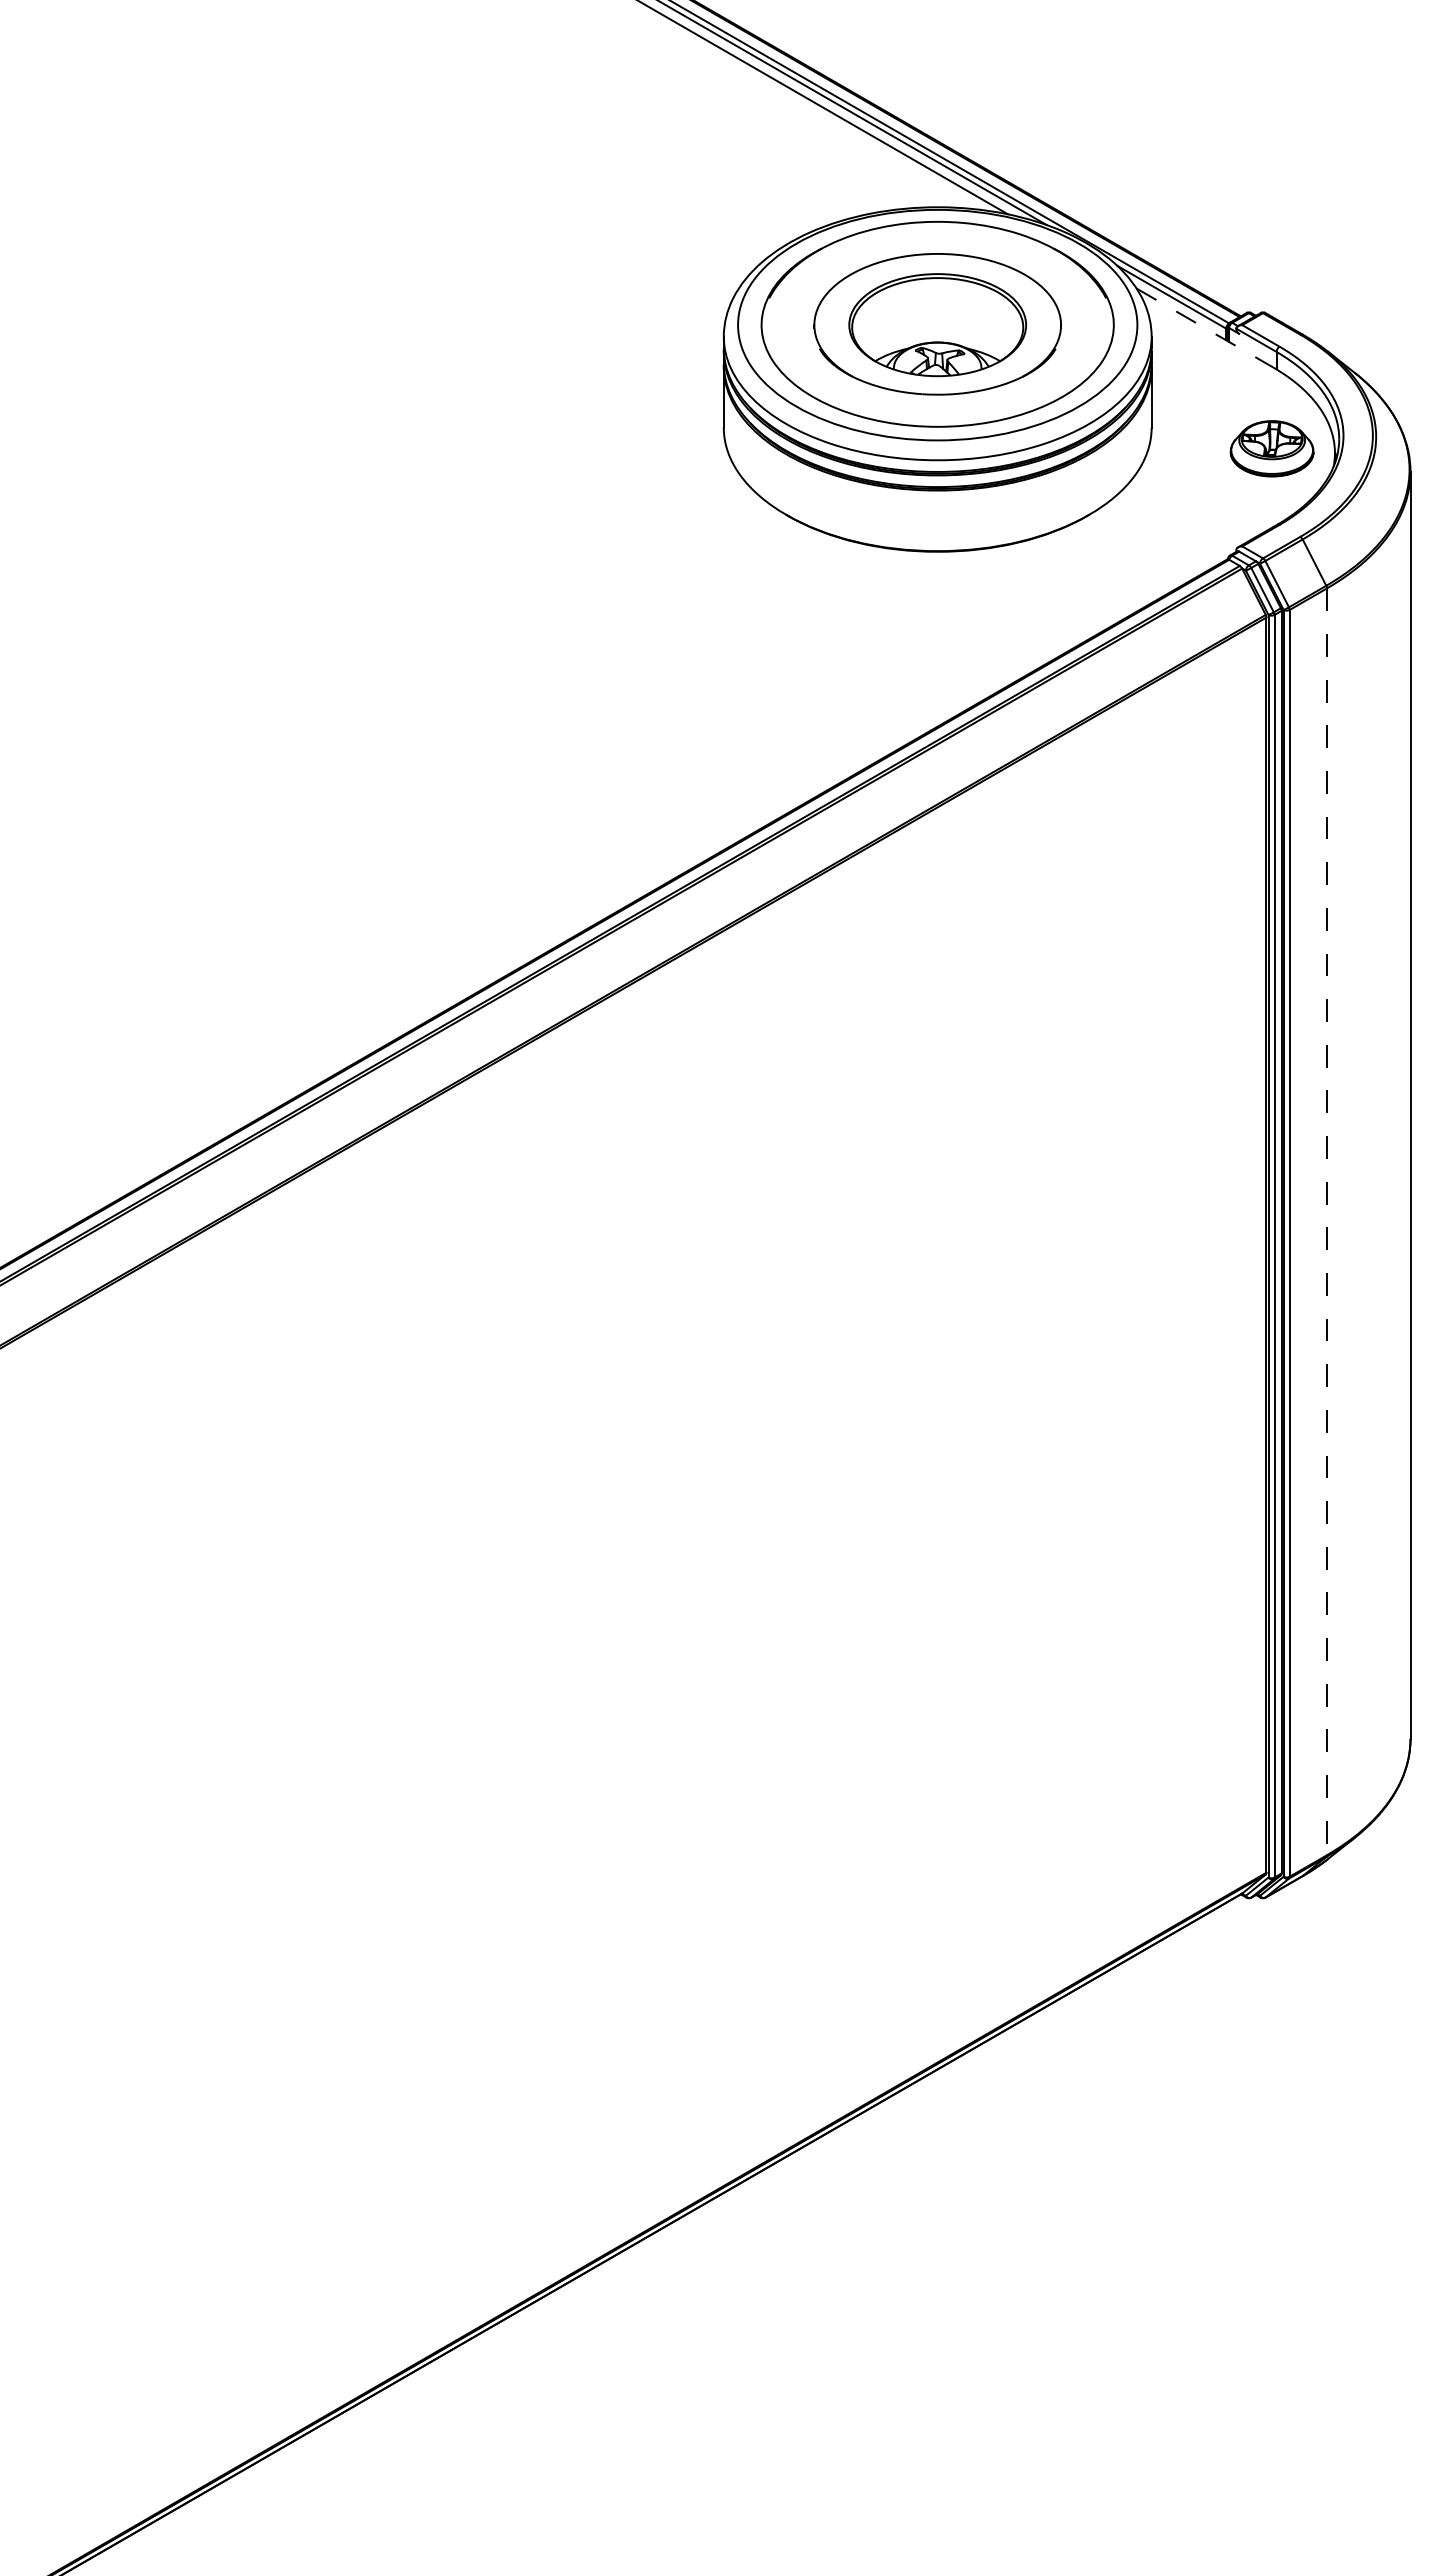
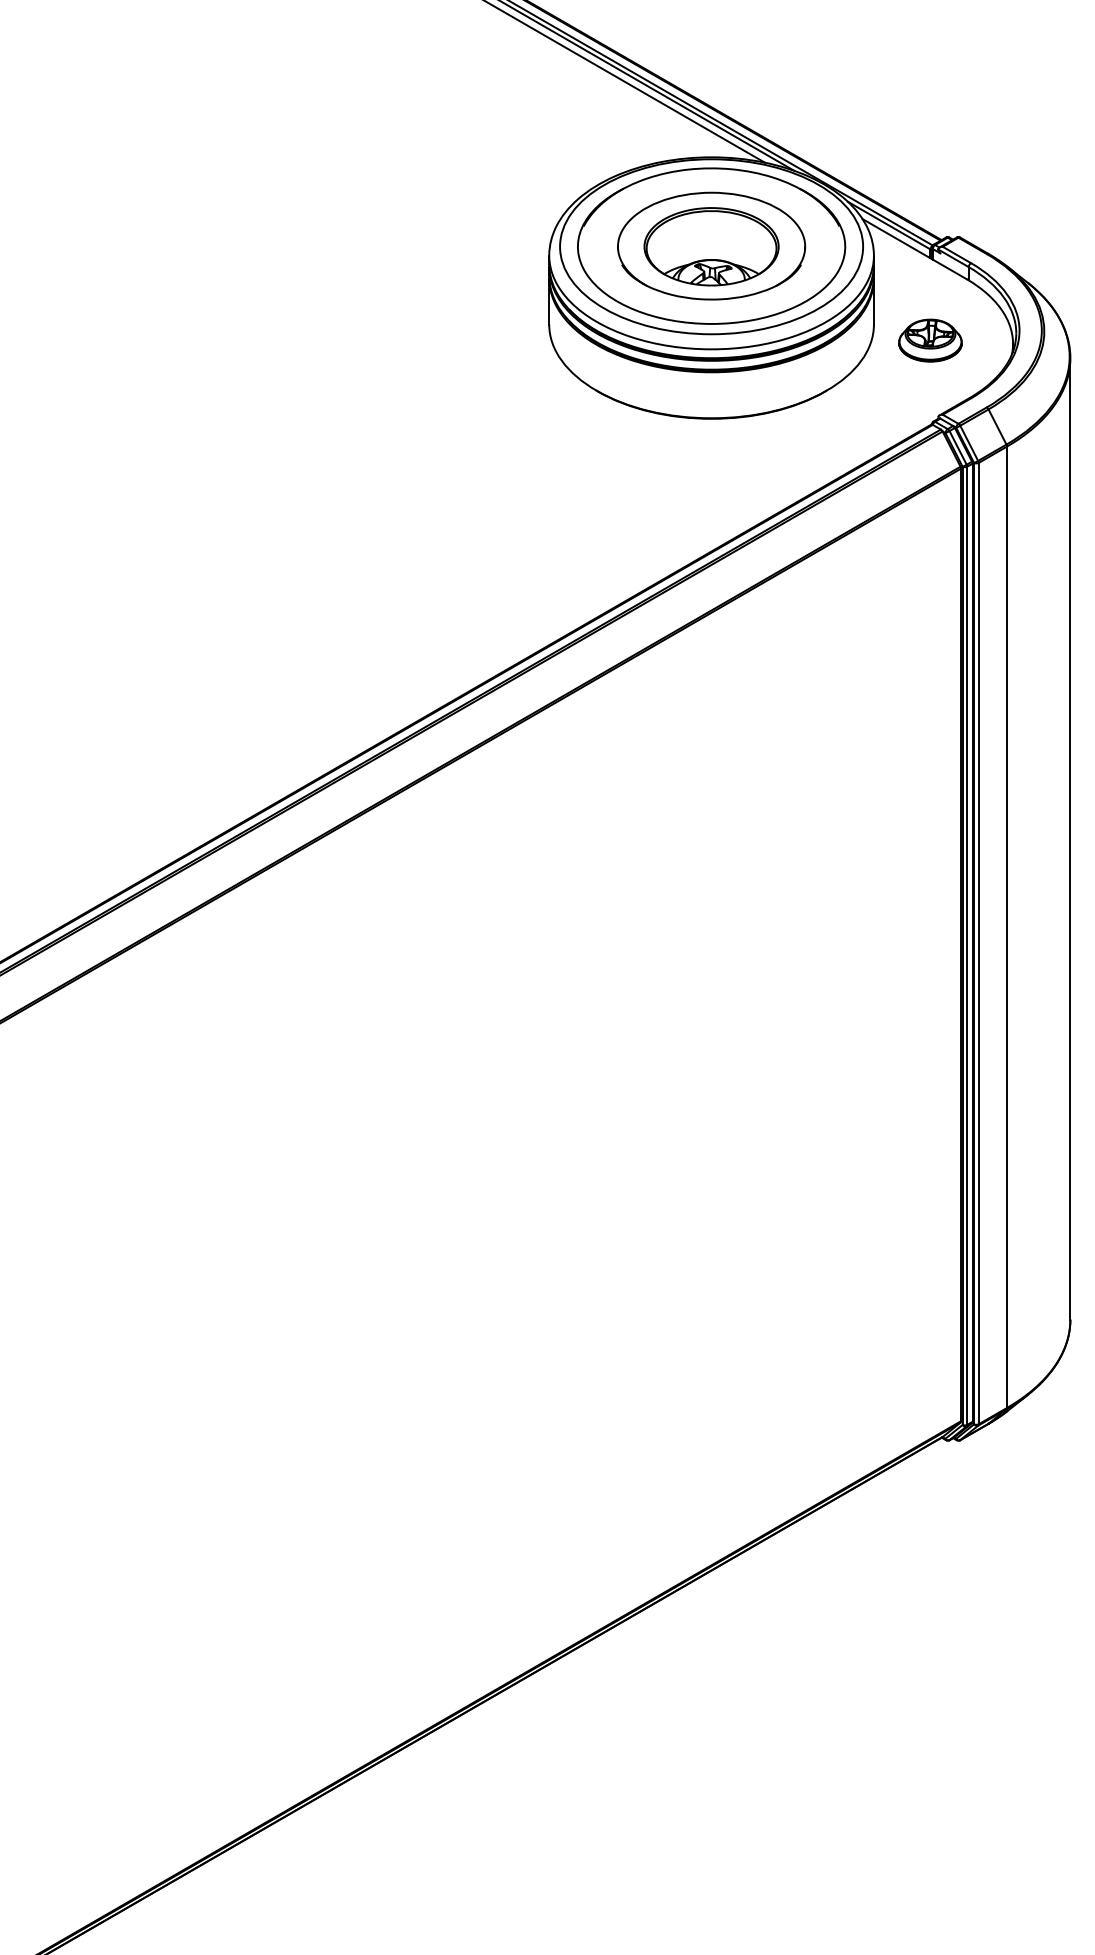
line: (1205, 328) -> (914, 249), dashed -> solid
part: (1271, 448) -> (929, 340), moved
line: (1327, 1222) -> (1007, 927), dashed -> solid

